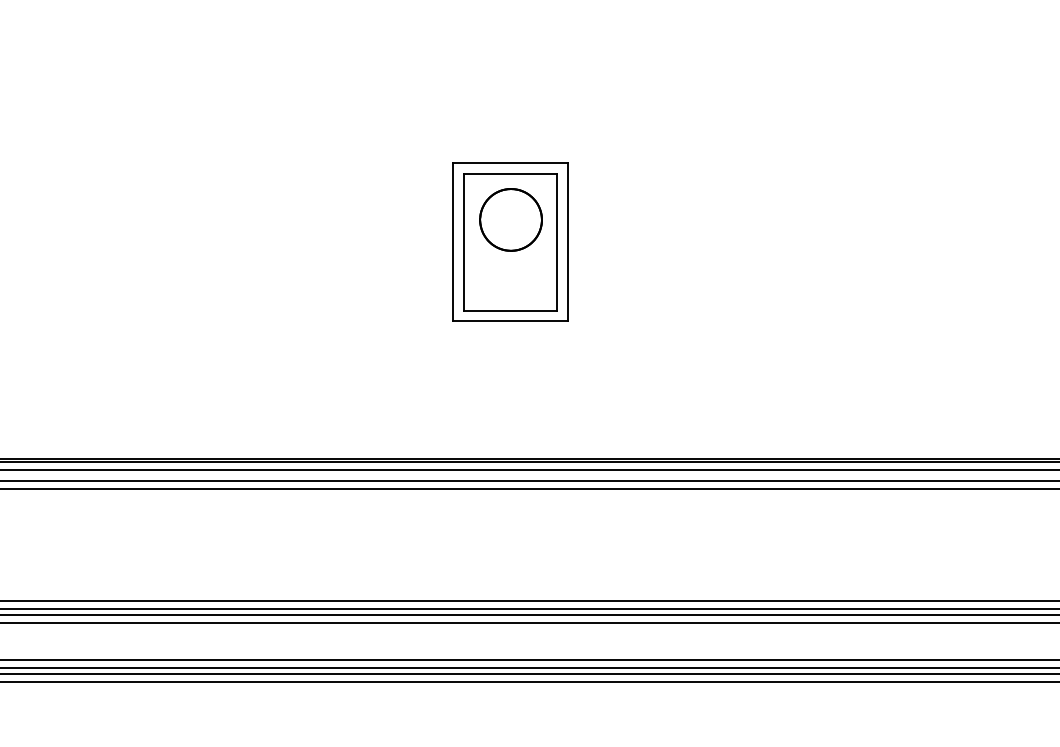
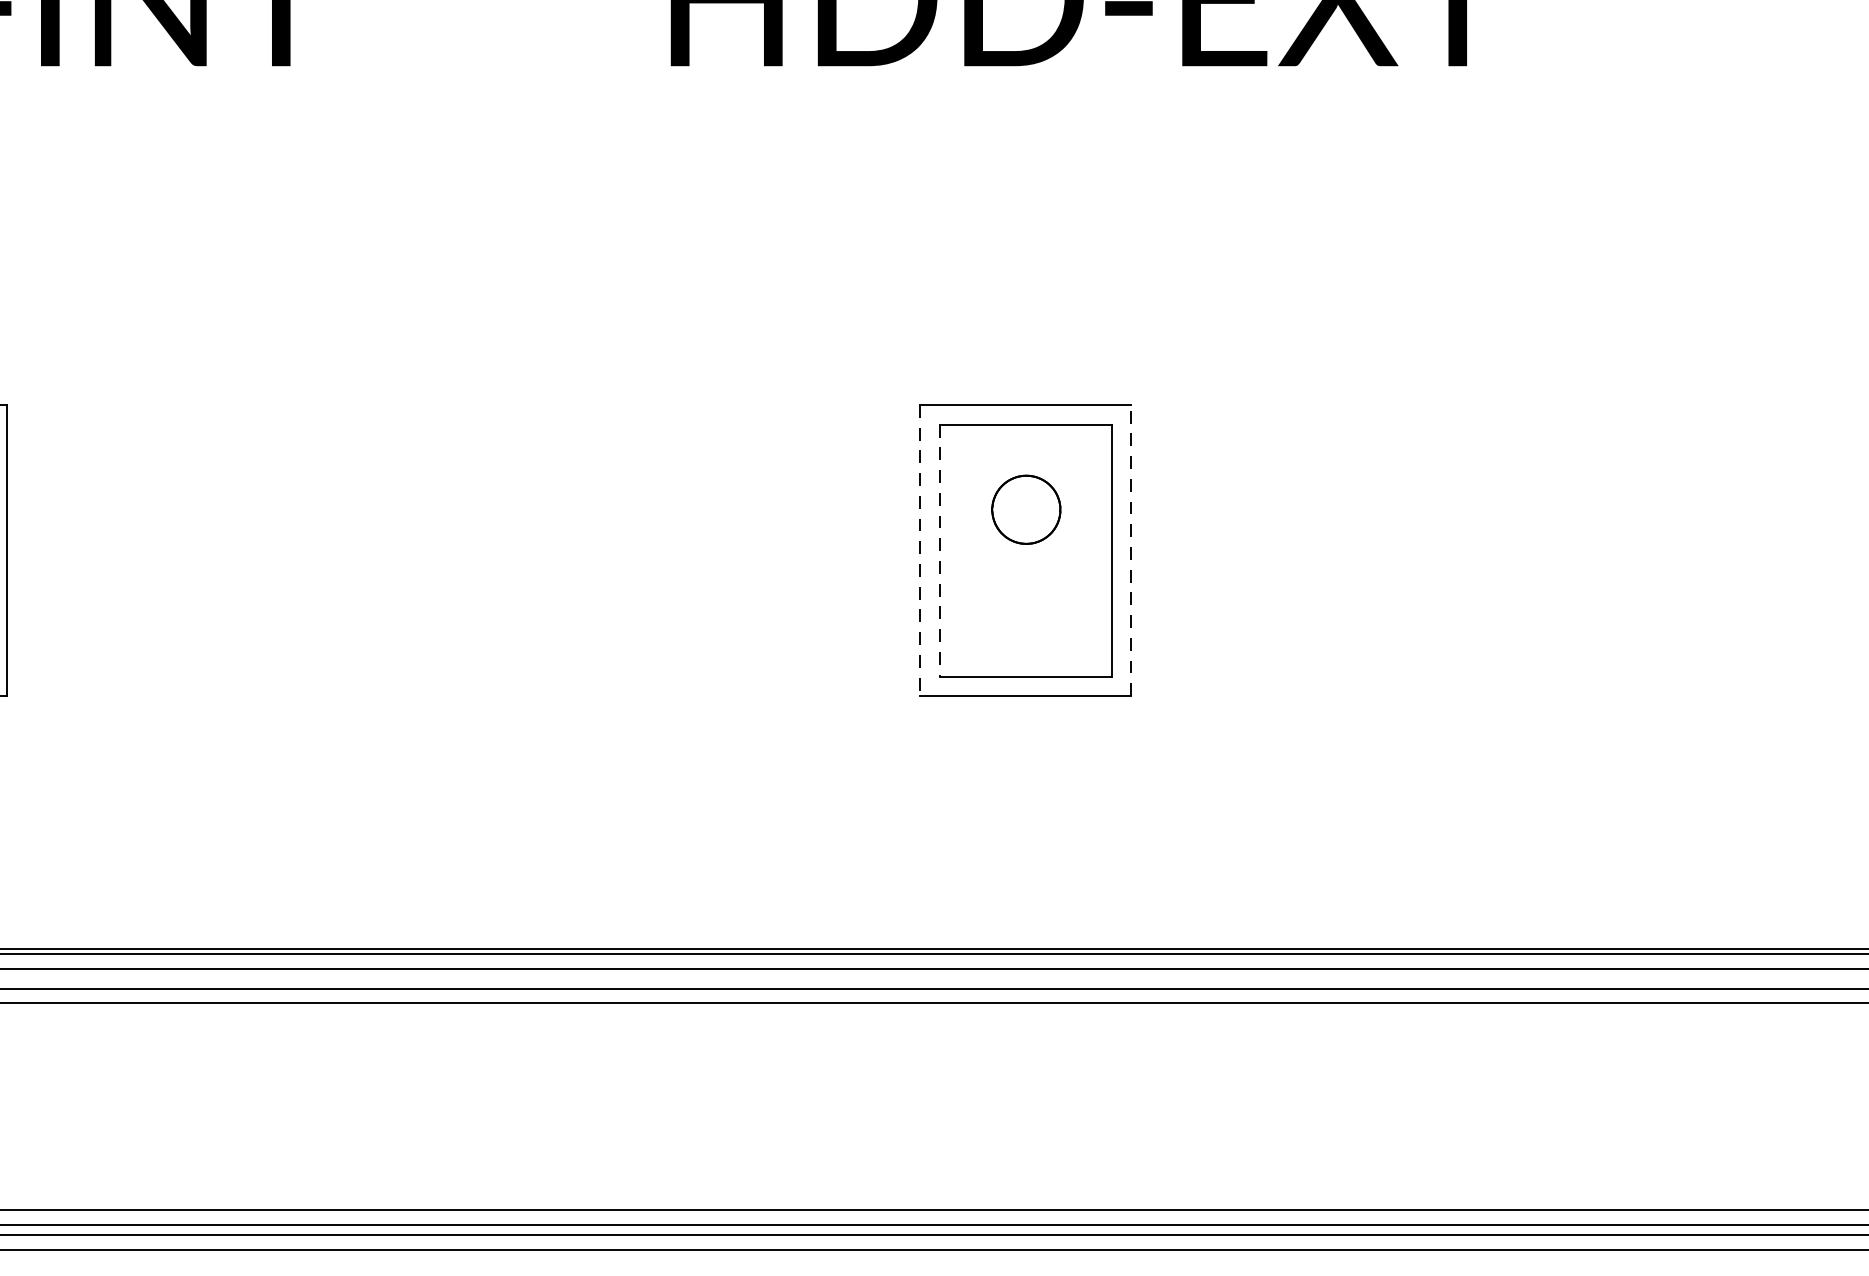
part: (510, 219) -> (1025, 508), size x0.6
line: (568, 241) -> (1131, 549), solid -> dashed
line: (453, 242) -> (920, 551), solid -> dashed
line: (464, 242) -> (940, 551), solid -> dashed

